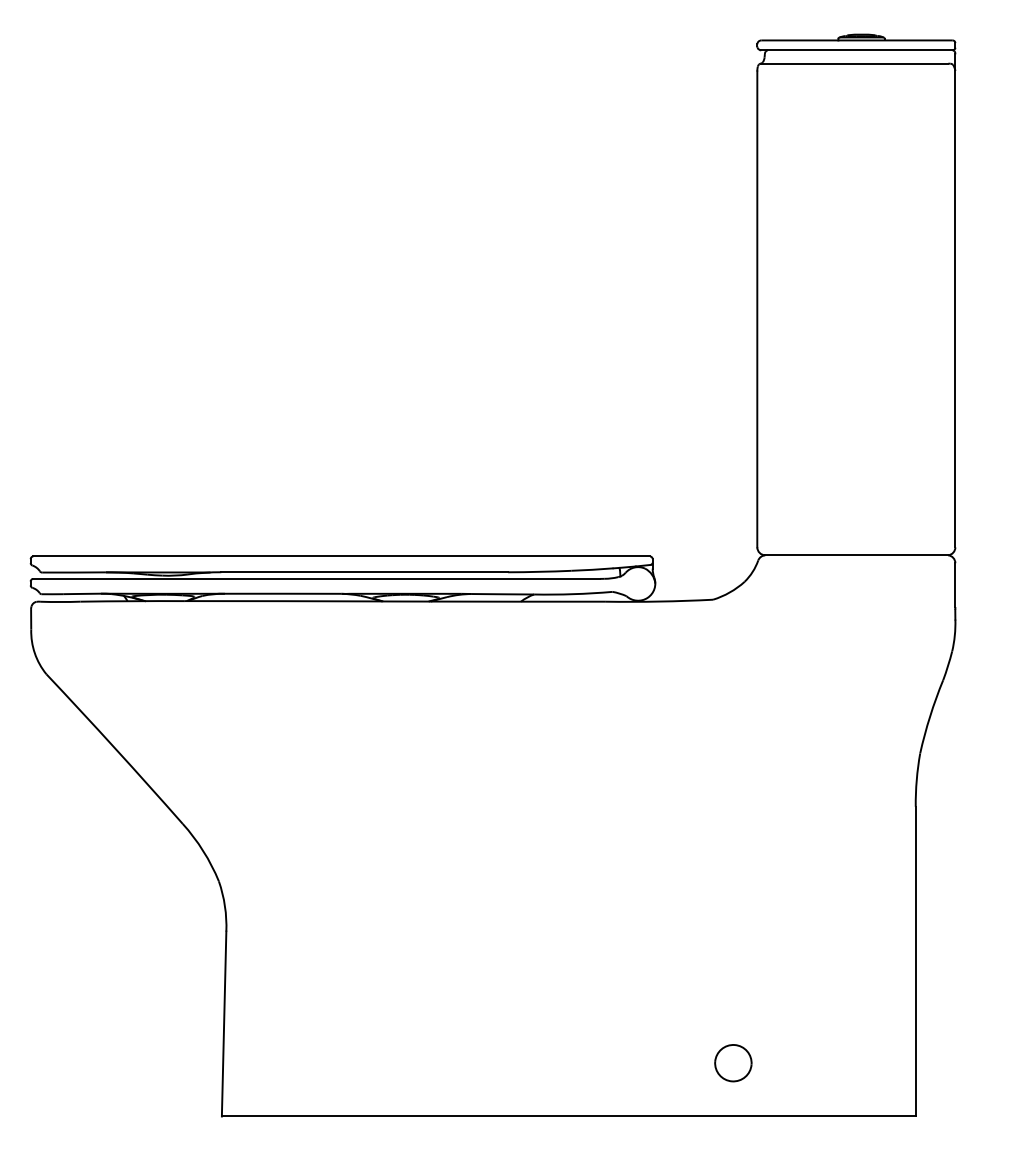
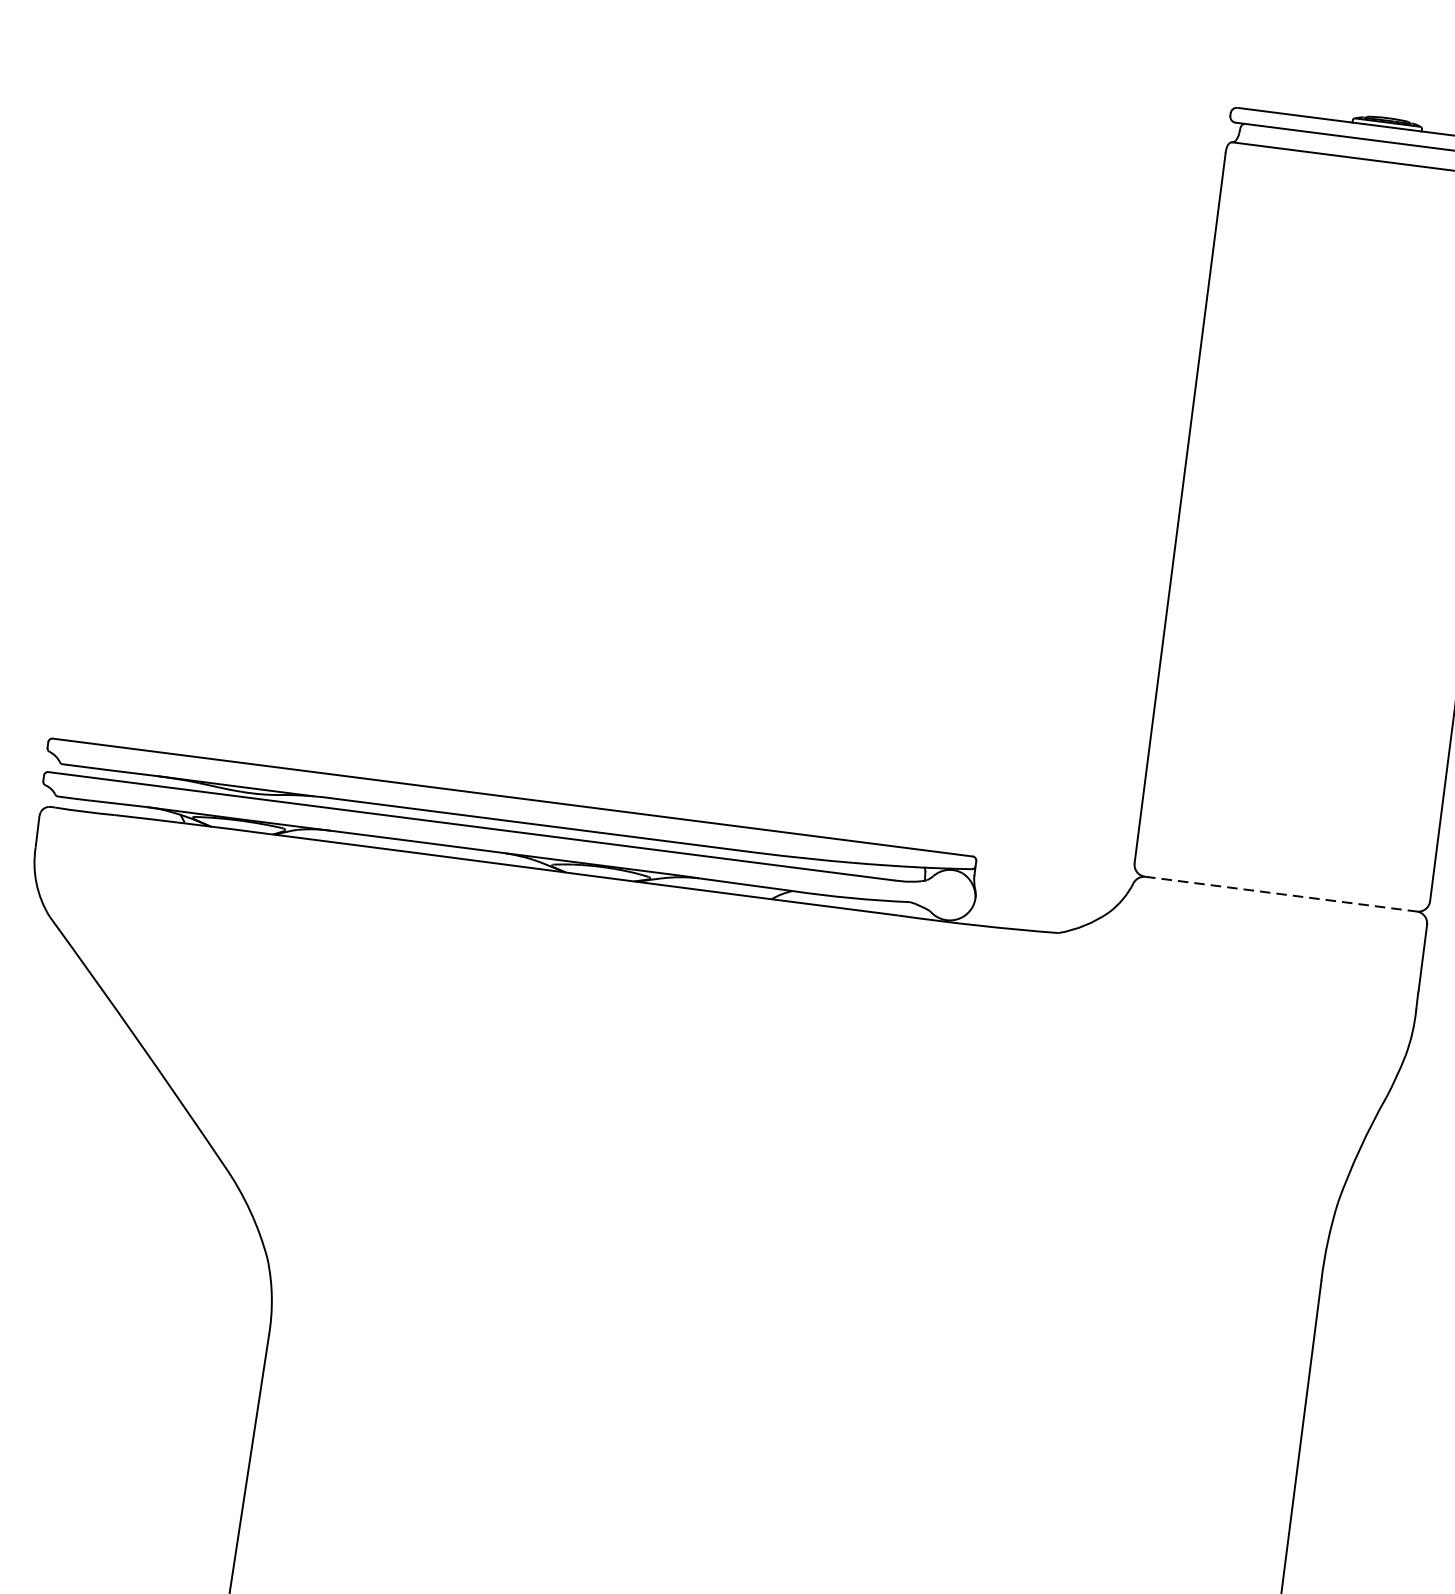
line: (856, 555) -> (1281, 894), solid -> dashed

